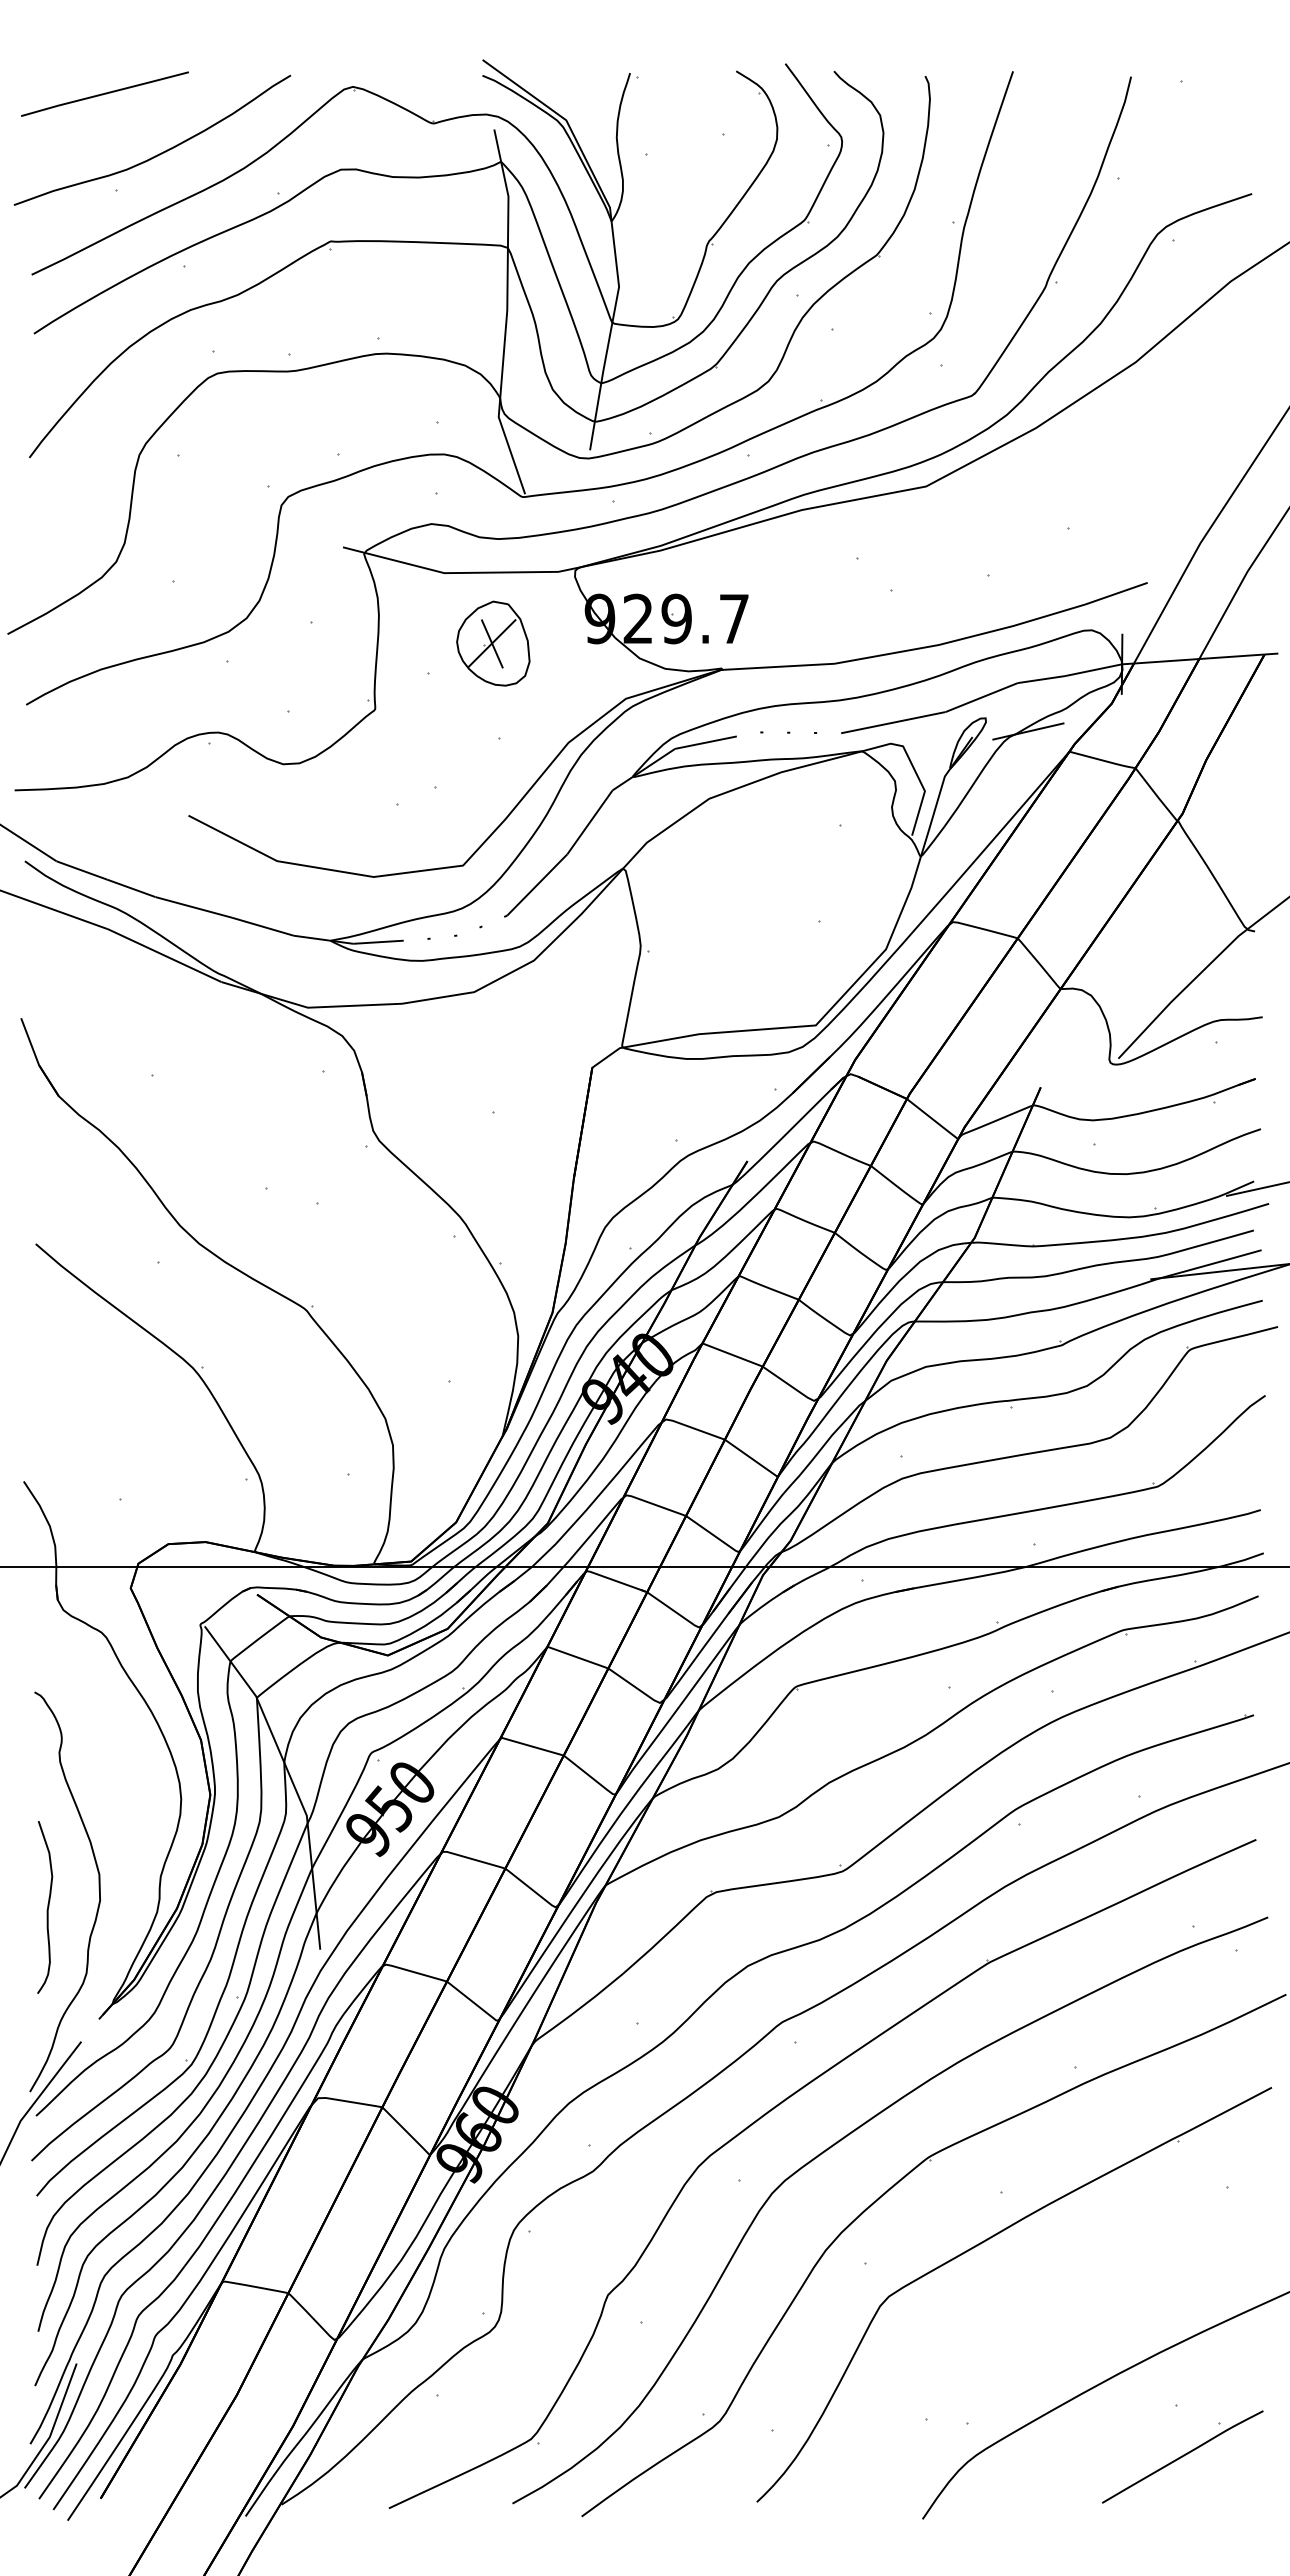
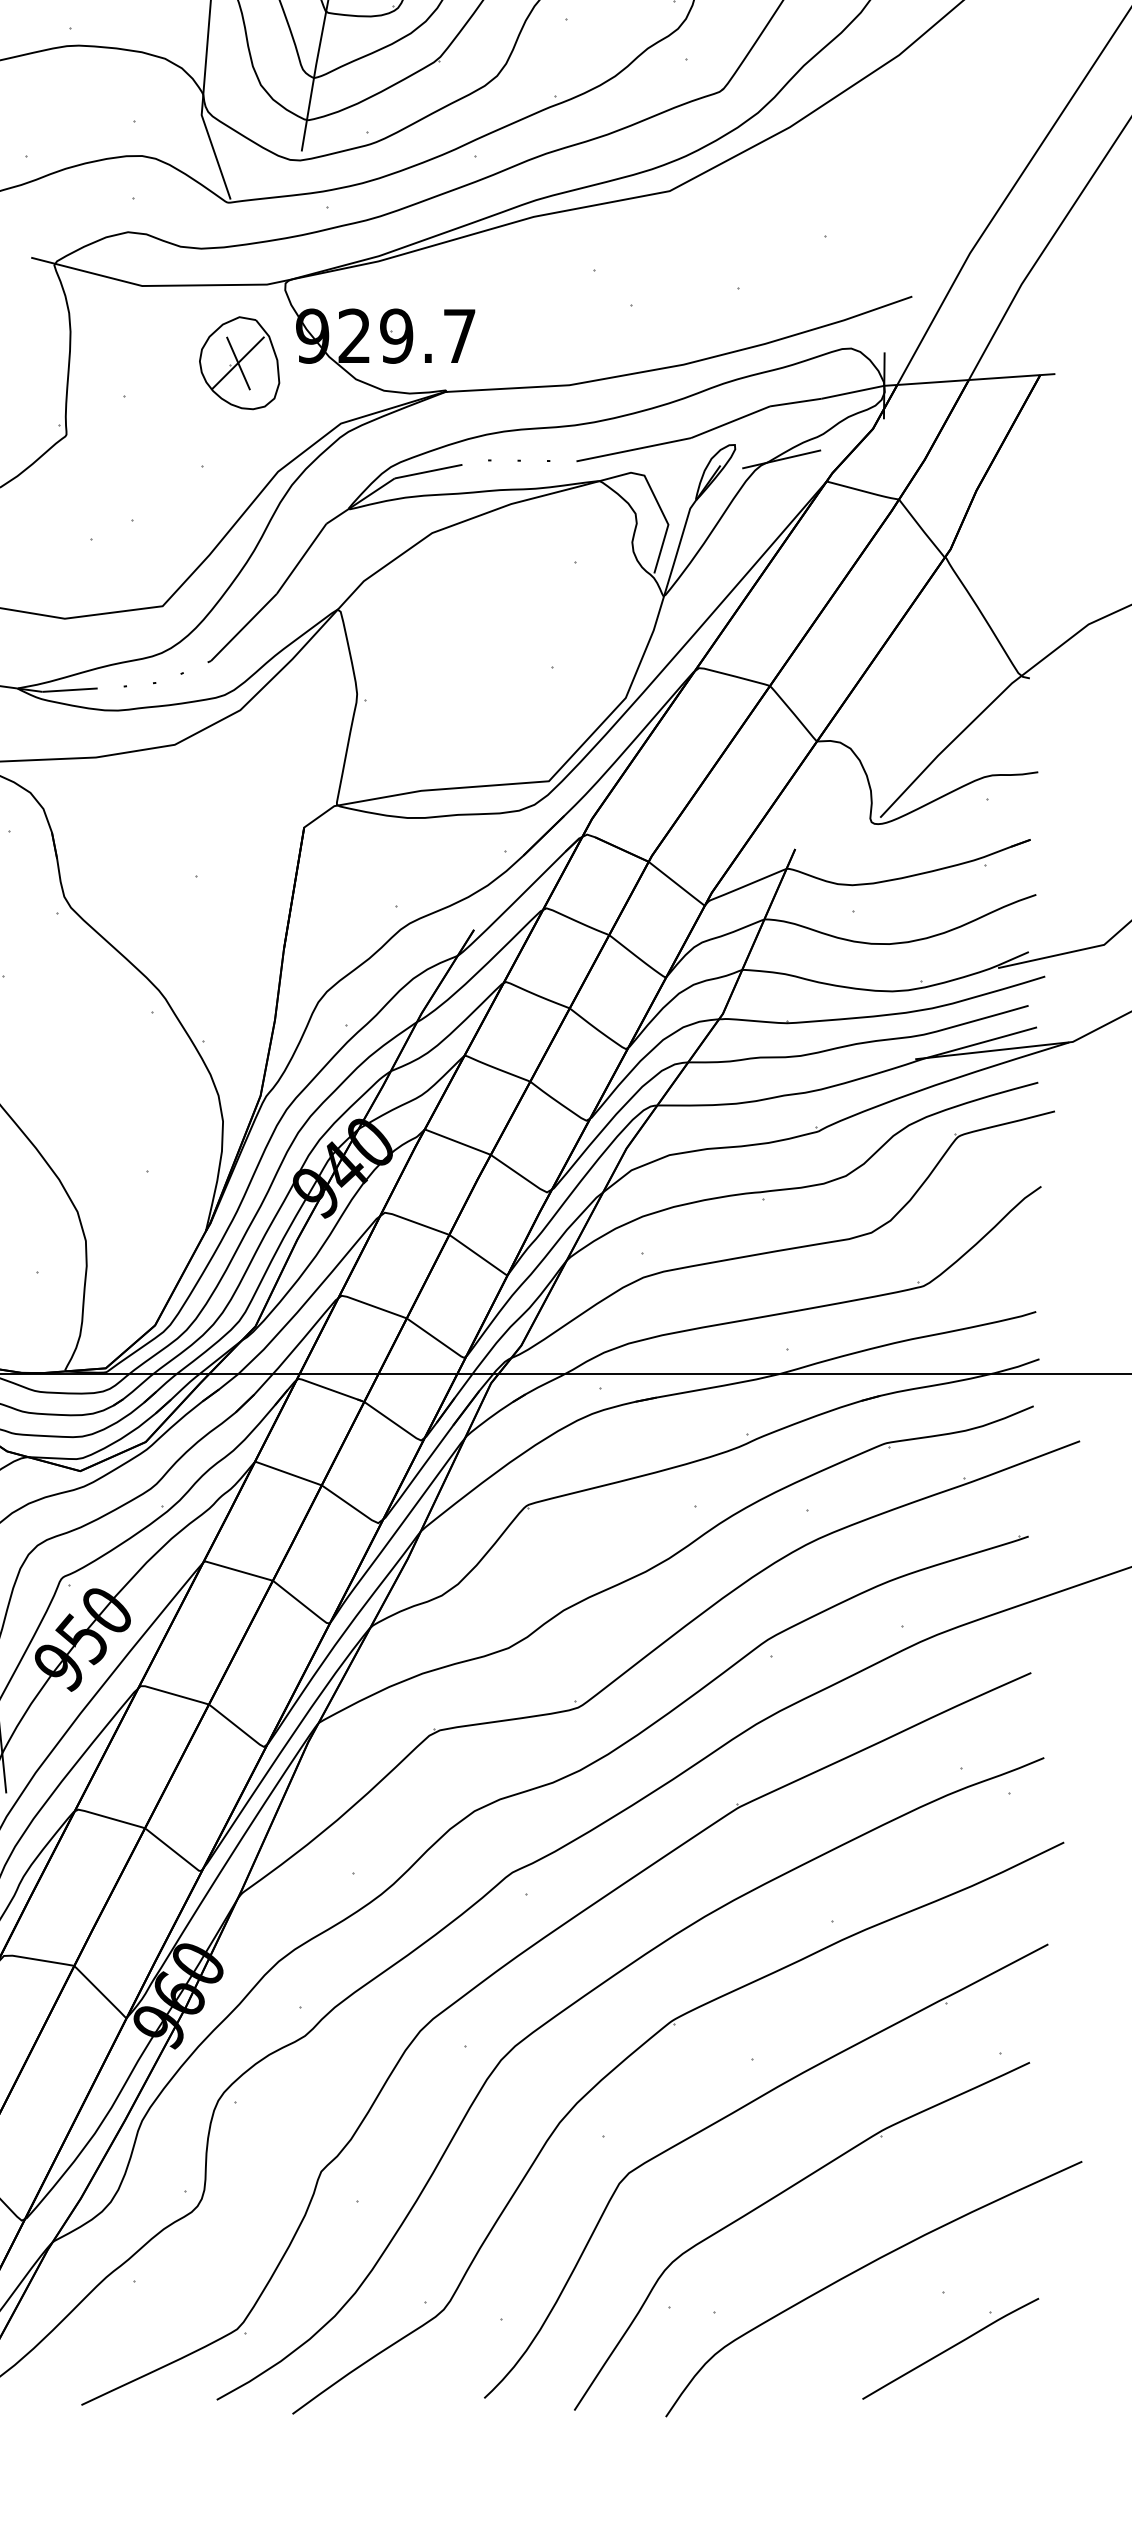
part: (493, 643) -> (239, 363), moved
part: (1022, 2319) -> (775, 2198), added

